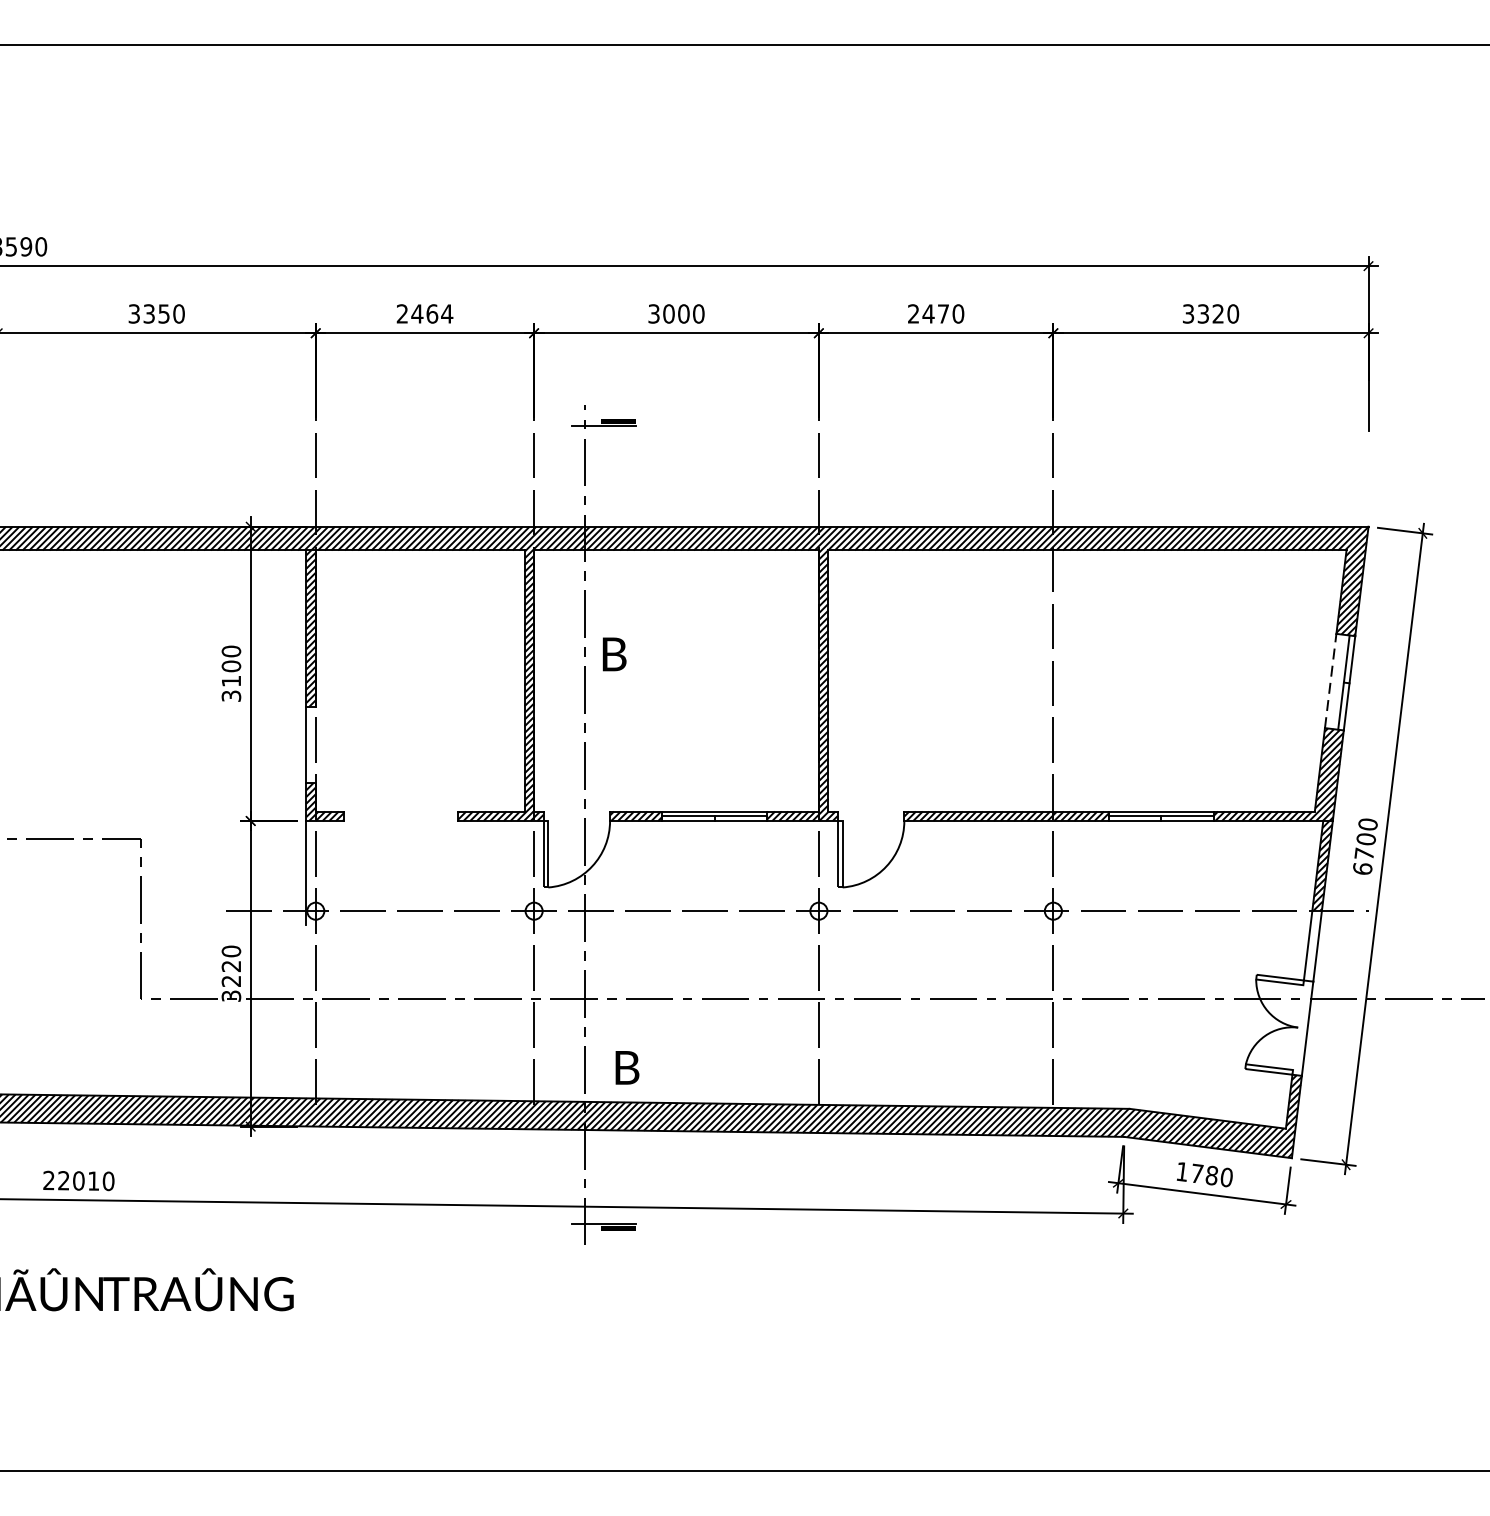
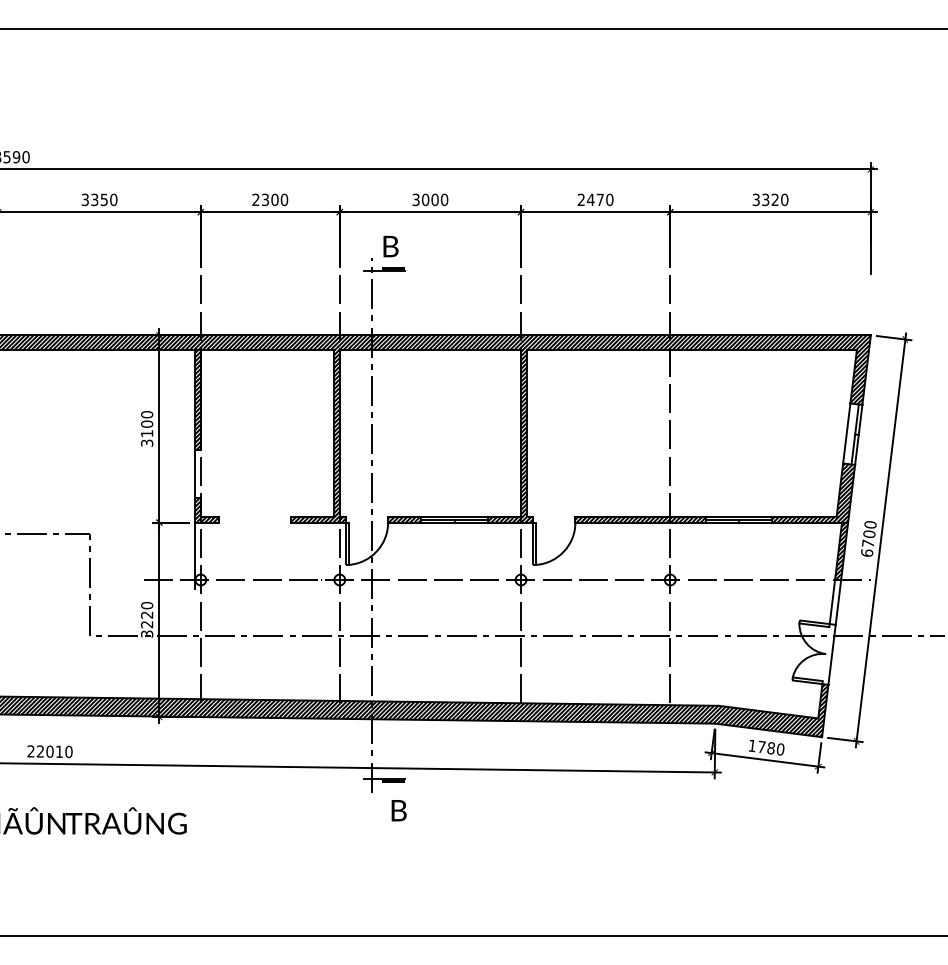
text: (431, 313) -> (274, 199), 2464 -> 2300
text: (613, 654) -> (390, 246), moved
line: (1330, 681) -> (846, 433), dashed -> solid
text: (626, 1067) -> (398, 810), moved

